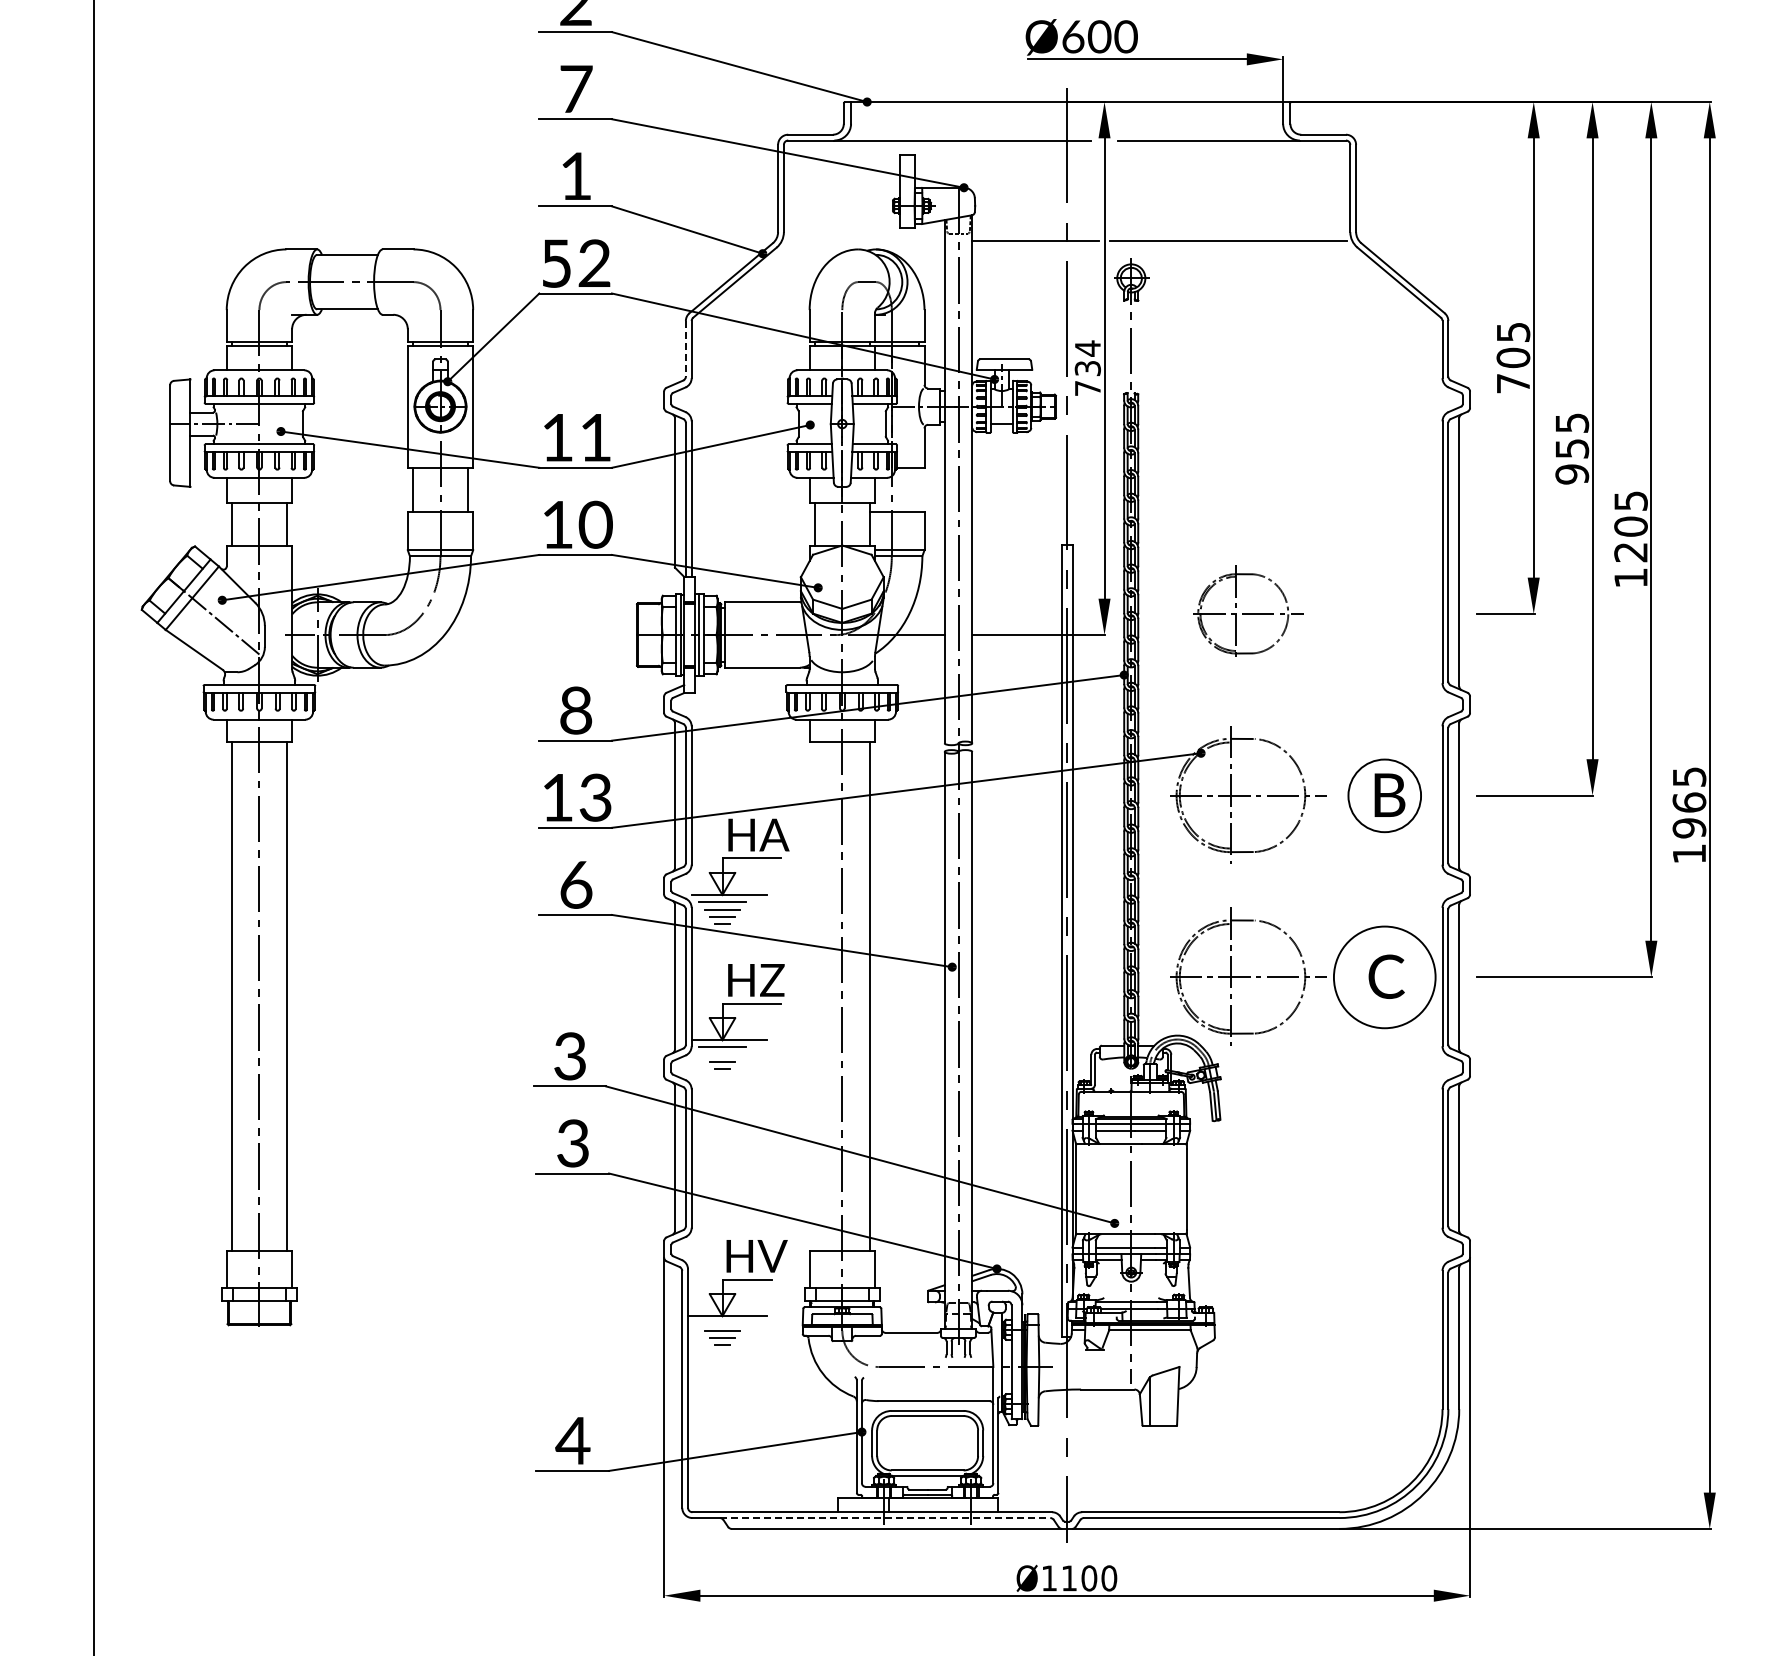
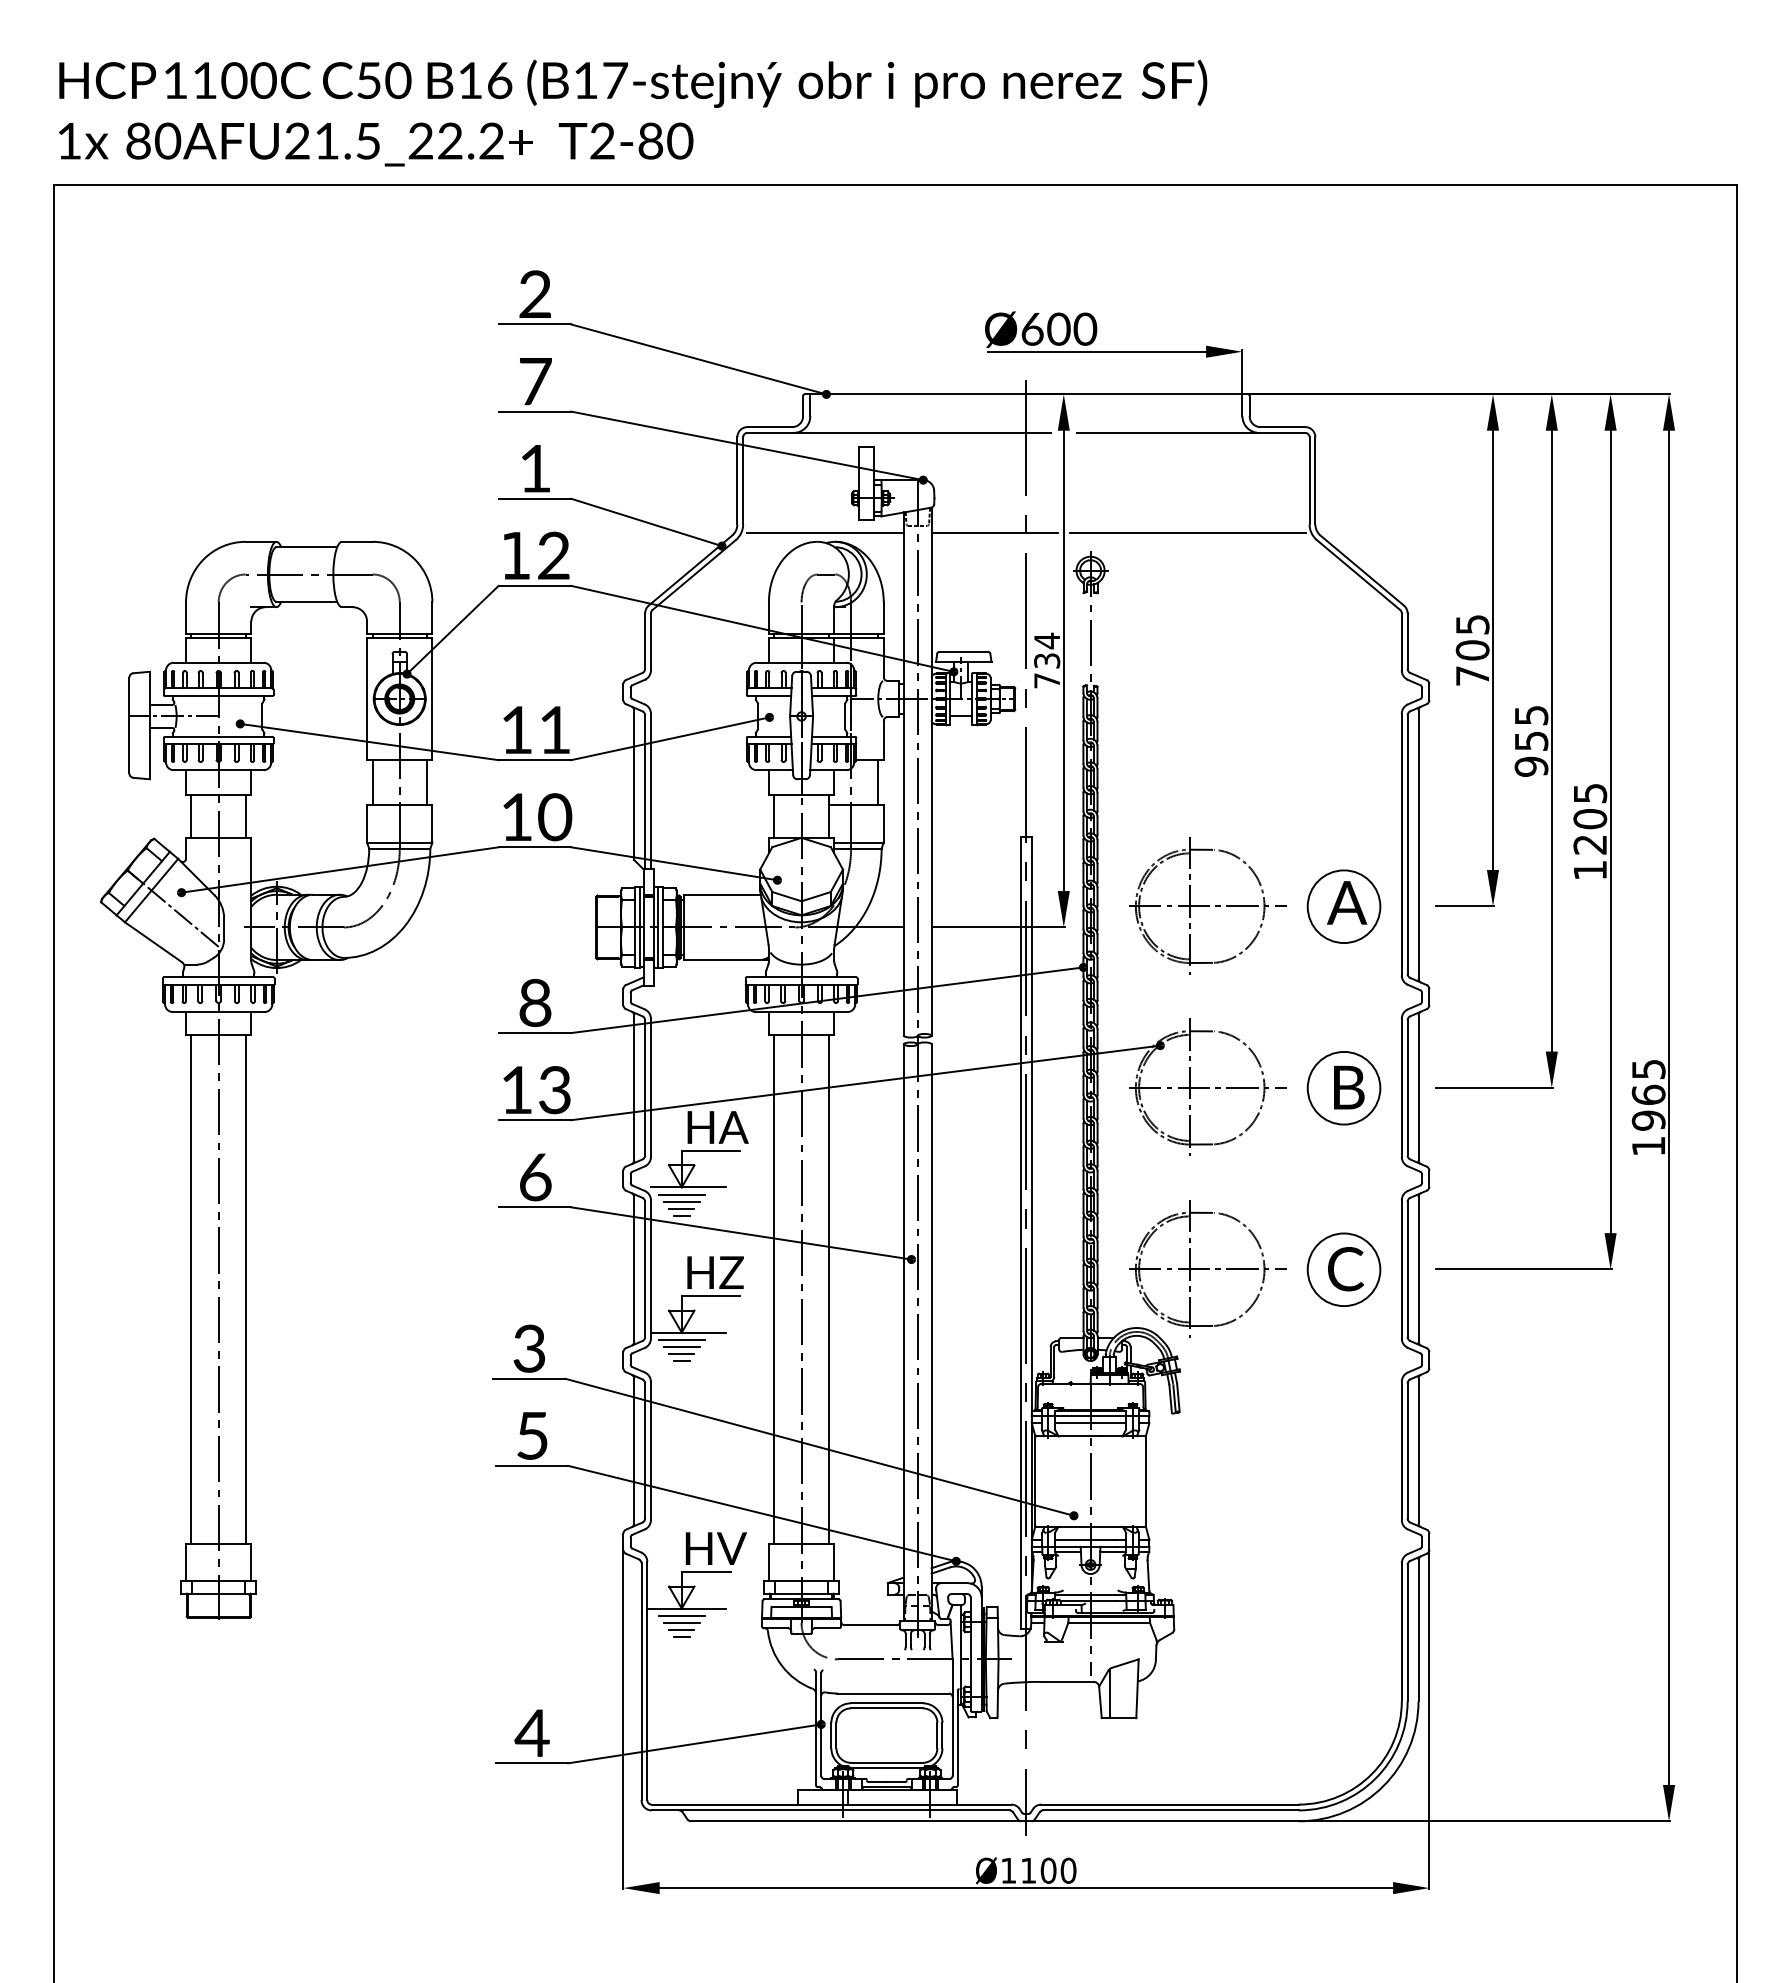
line: (865, 241) -> (824, 533), added
text: (556, 264) -> (515, 556), 5 -> 1
line: (686, 349) -> (645, 641), dashed -> solid
line: (919, 490) -> (878, 782), added
part: (1248, 613) -> (1207, 905), size x1.43
part: (1384, 614) -> (1343, 906), added
circle: (1384, 977) -> (1343, 1269), size x0.71
line: (815, 996) -> (774, 1288), added
line: (722, 1055) -> (681, 1347), added
text: (572, 1143) -> (531, 1435), 3 -> 5
line: (722, 1323) -> (681, 1615), added
line: (885, 1518) -> (844, 1810), dashed -> solid

